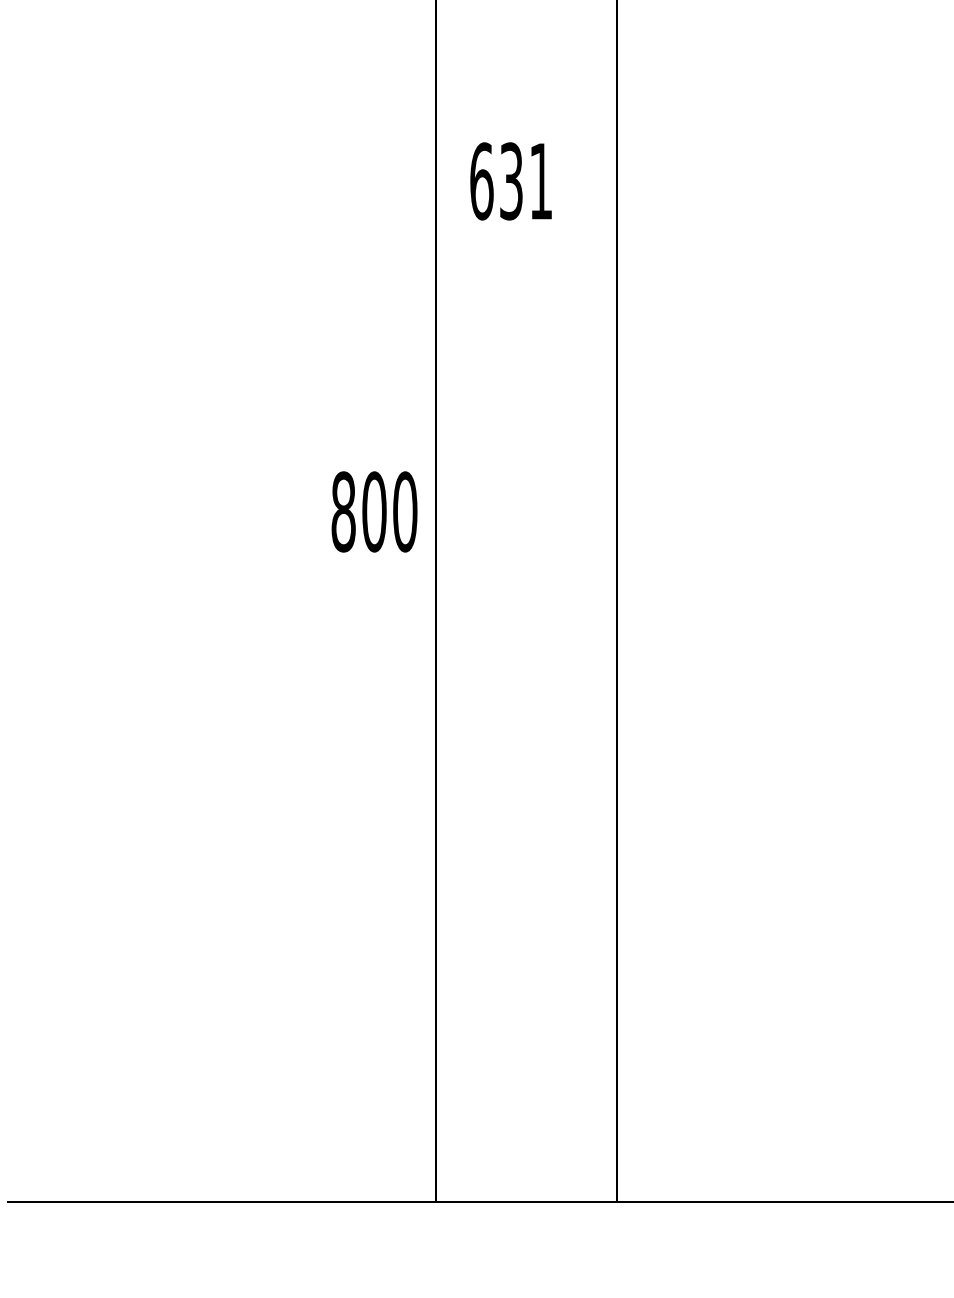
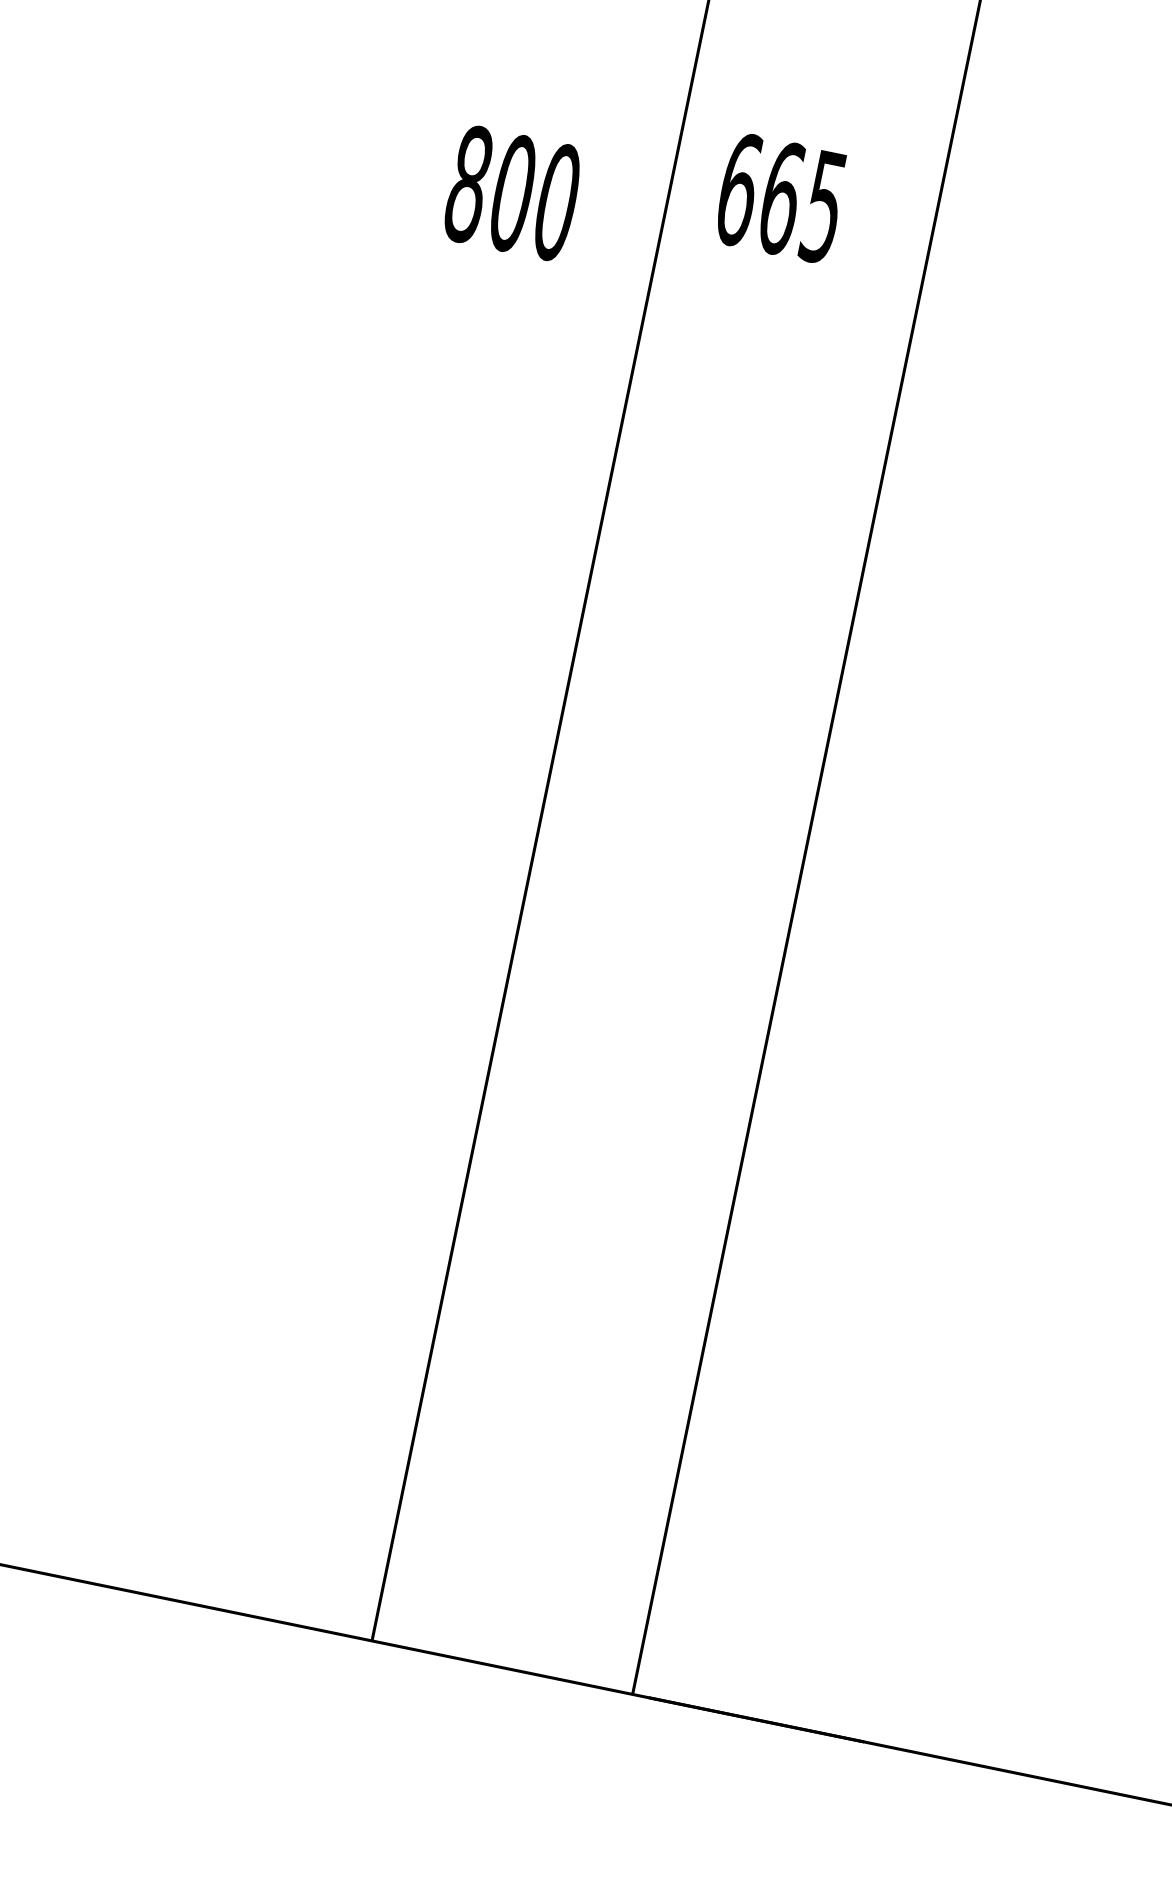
text: (525, 181) -> (801, 202), 631 -> 665
text: (374, 511) -> (513, 192), moved

